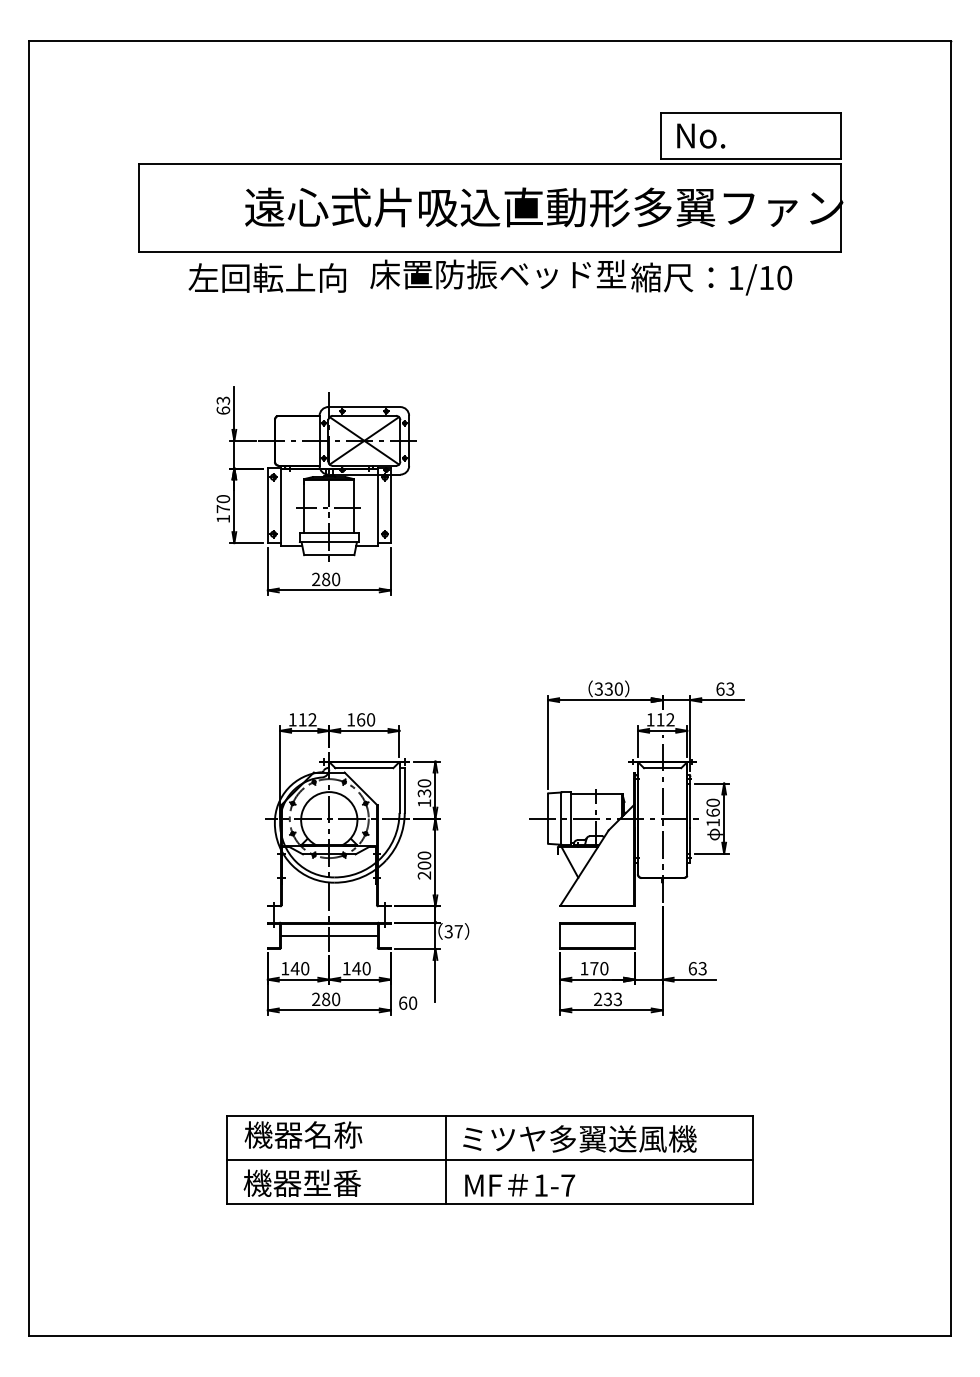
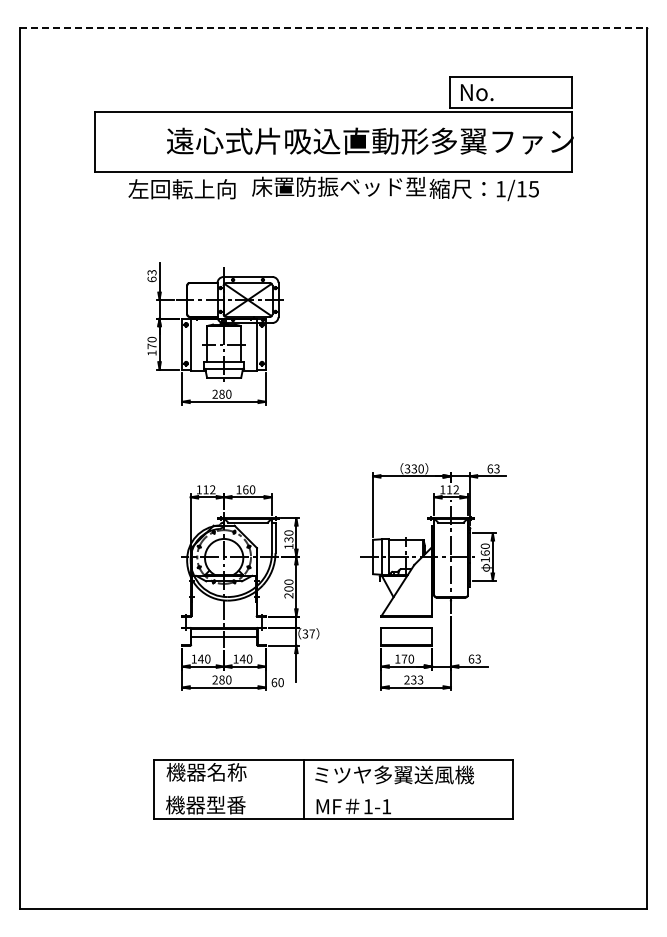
line: (491, 41) -> (334, 28), solid -> dashed
text: (783, 276) -> (533, 188), 1/10 -> 1/15
line: (490, 1160) -> (333, 789), removed
text: (567, 1185) -> (386, 806), 1-7 -> 1-1

